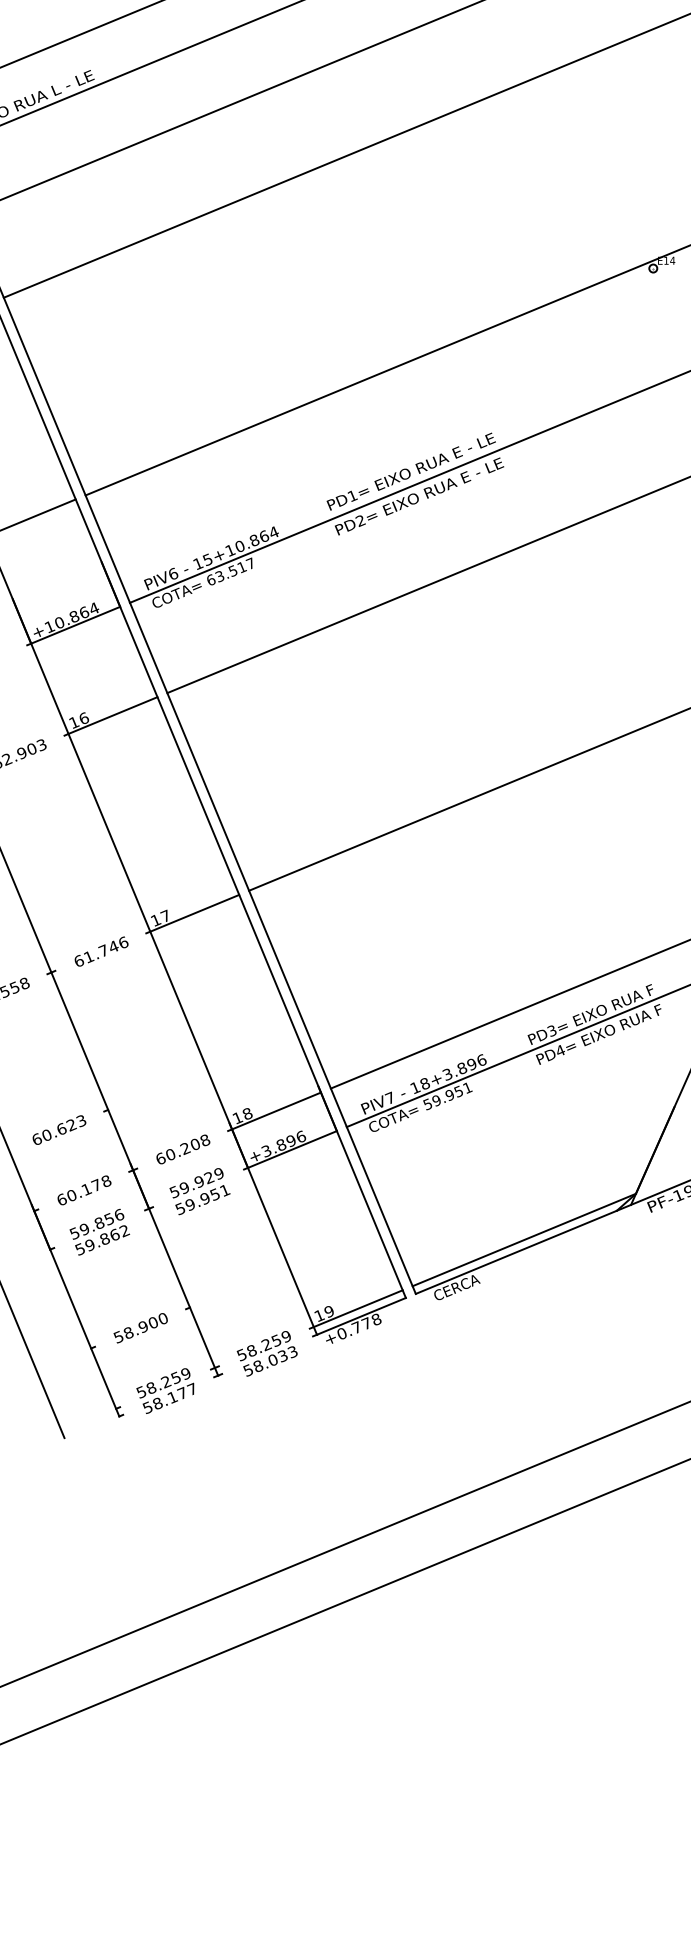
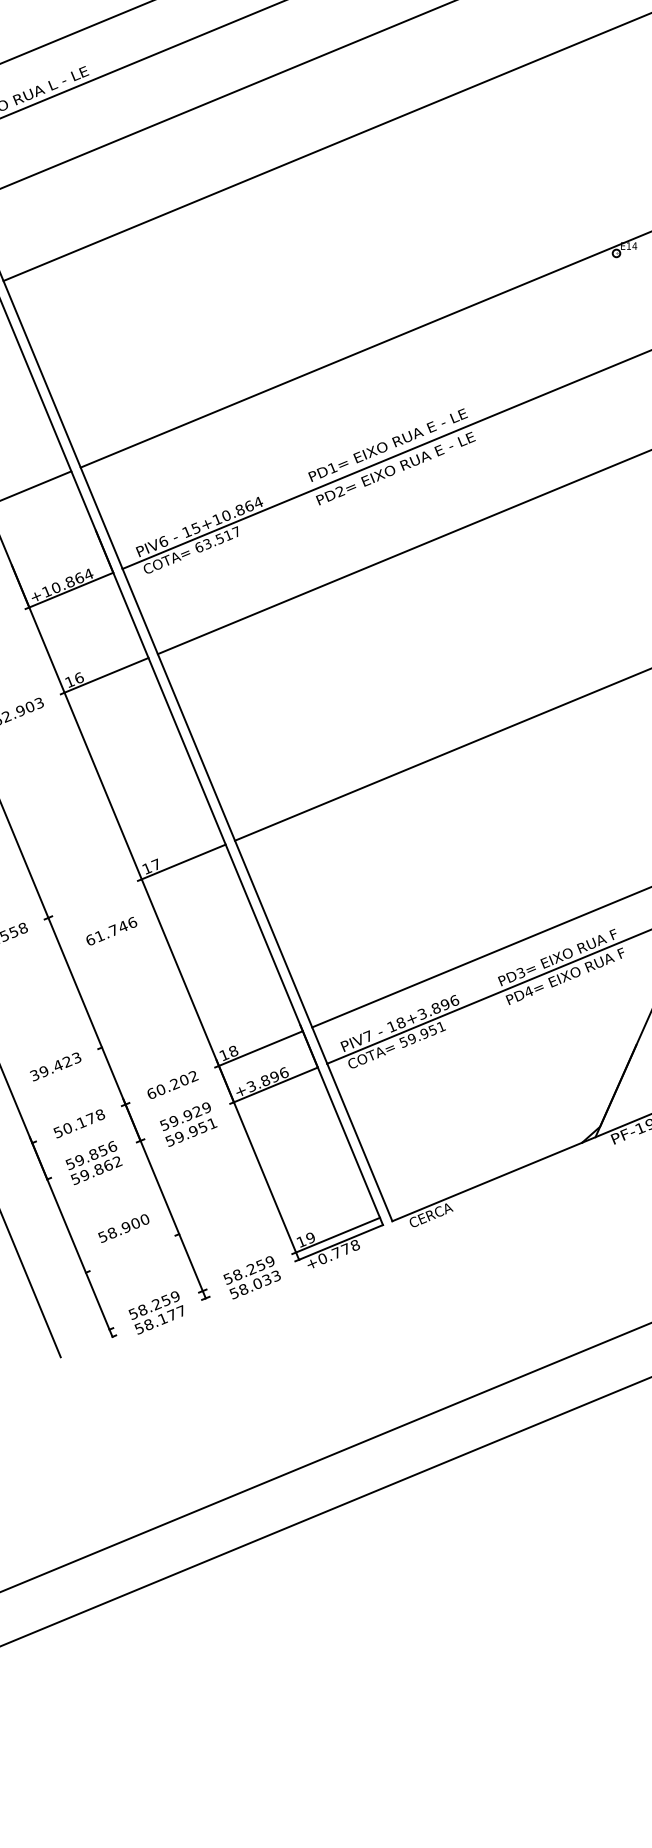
text: (101, 951) -> (111, 931), moved
text: (49, 1134) -> (46, 1070), 60.623 -> 39.423
text: (205, 1140) -> (193, 1076), 60.208 -> 60.202
text: (62, 1199) -> (58, 1132), 60.178 -> 50.178
line: (524, 1239) -> (494, 1169), removed
text: (140, 1328) -> (123, 1228), moved

